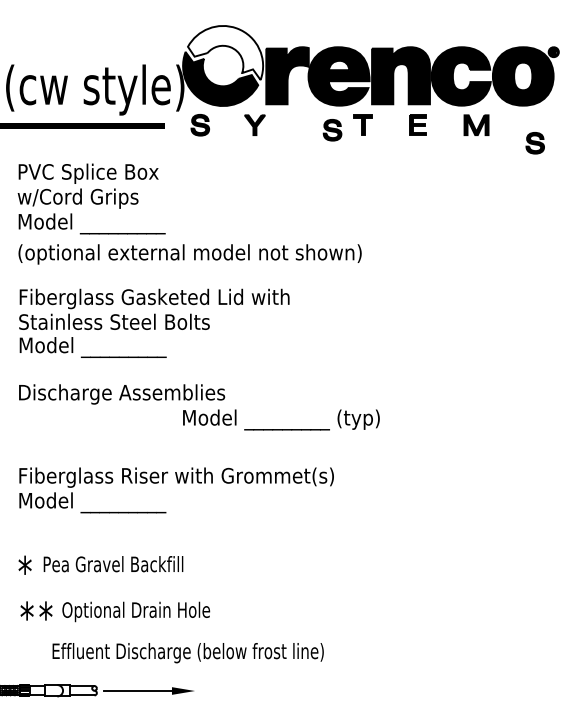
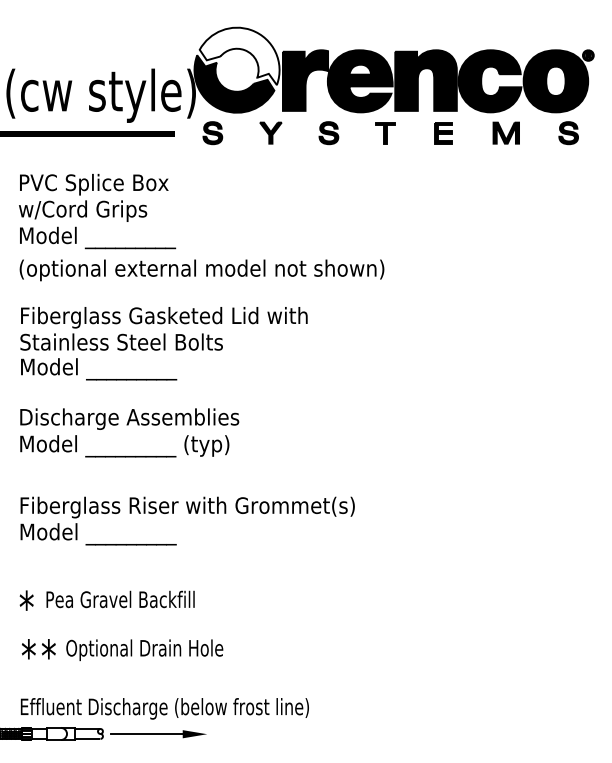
part: (332, 130) -> (328, 133), moved
part: (534, 143) -> (567, 133), moved
text: (281, 419) -> (124, 445), moved
text: (187, 653) -> (164, 709), moved

